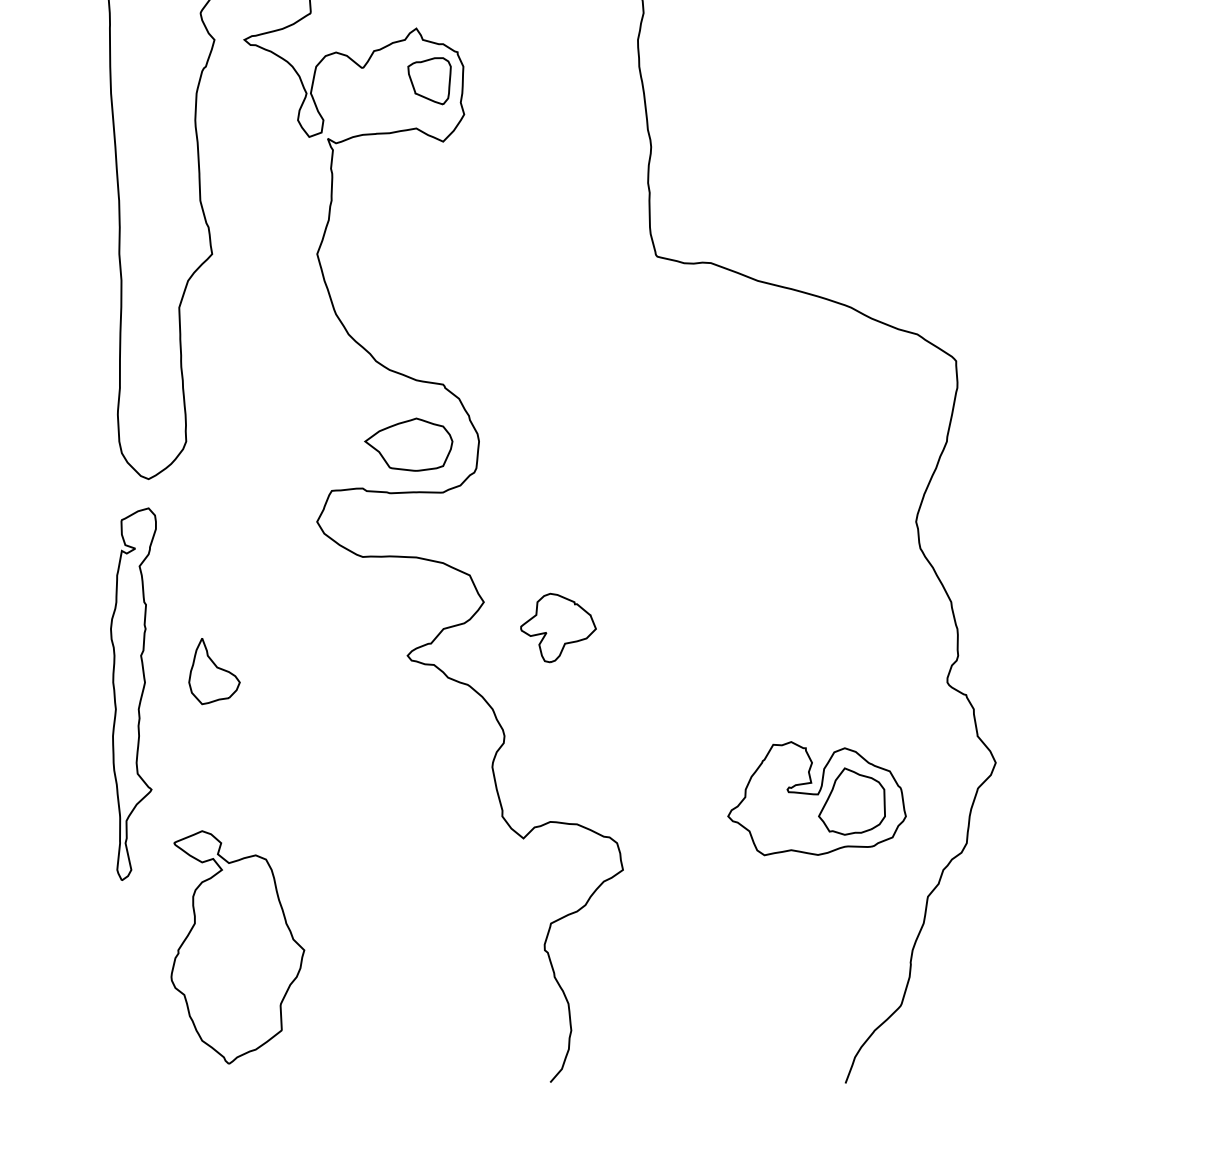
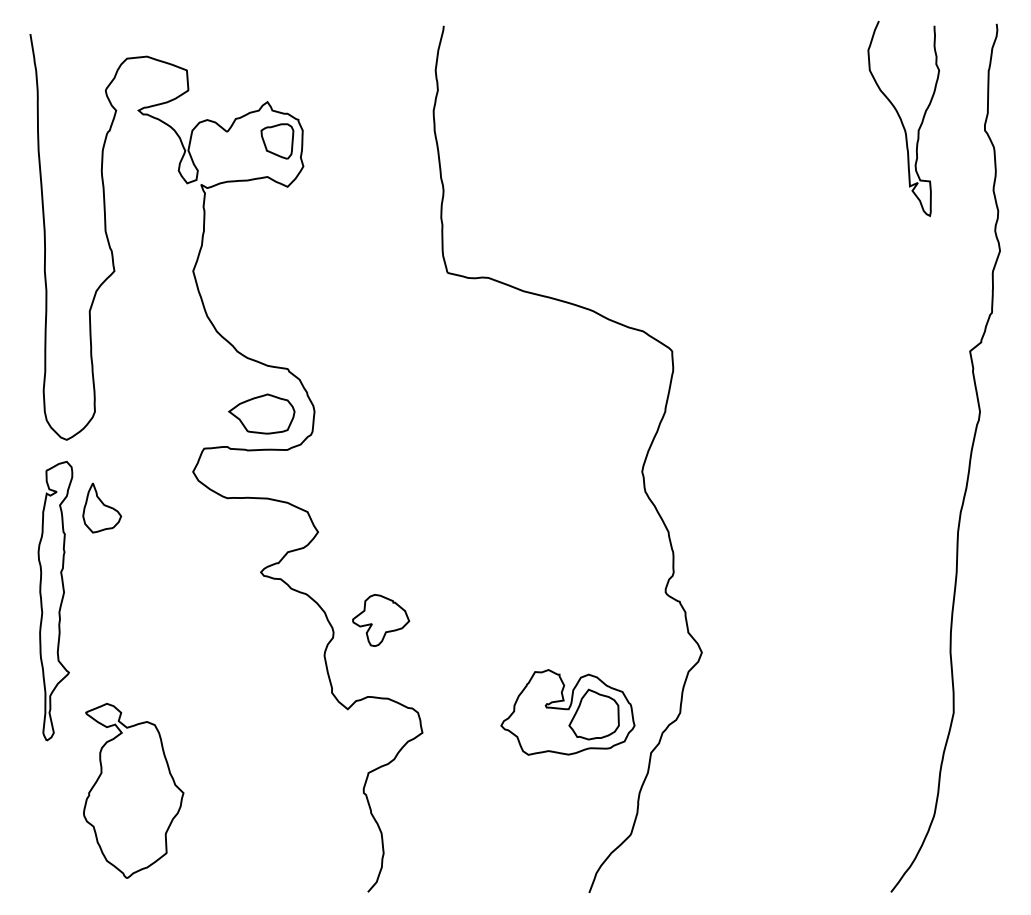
part: (559, 628) -> (381, 620), moved
part: (214, 670) -> (102, 507), moved
part: (816, 798) -> (567, 712), moved

